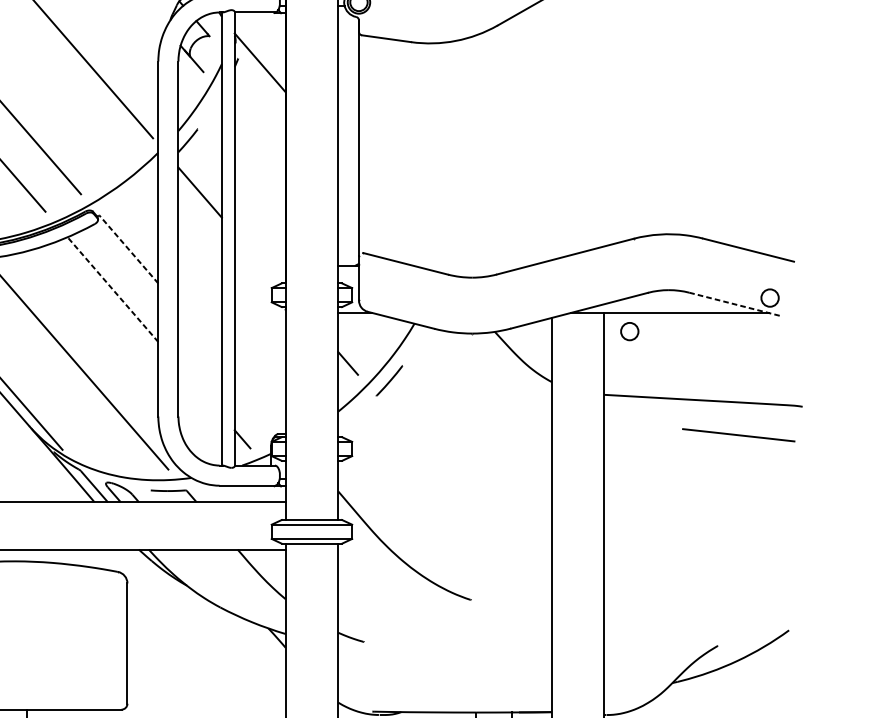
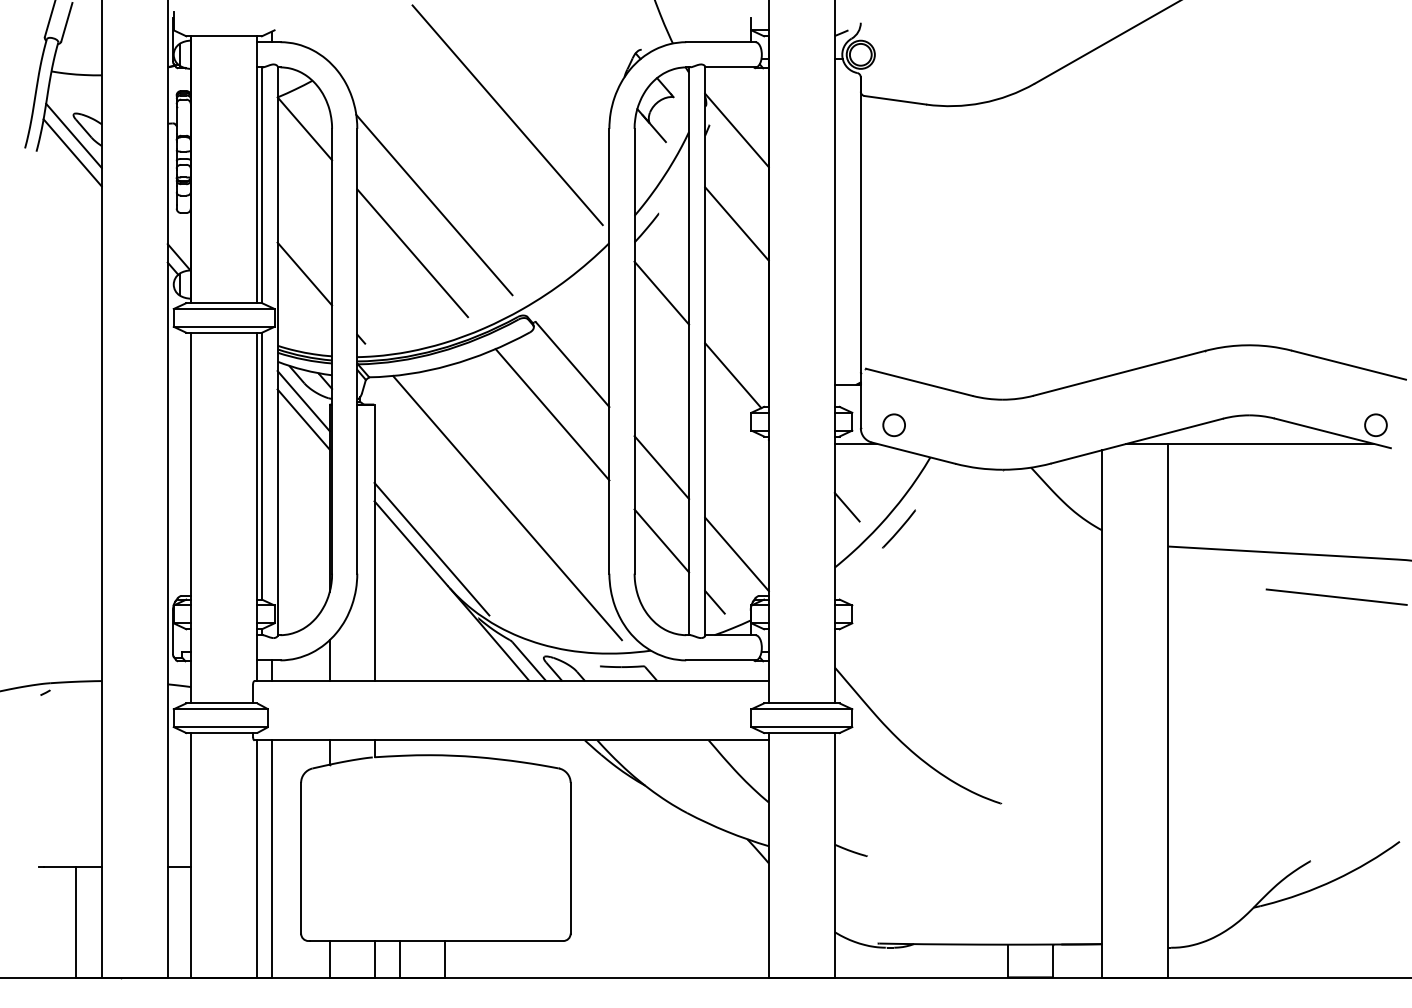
line: (259, 137) -> (736, 223), added
line: (128, 249) -> (572, 364), dashed -> solid
line: (257, 258) -> (733, 375), added
line: (112, 289) -> (552, 414), dashed -> solid
line: (735, 304) -> (1332, 433), dashed -> solid
line: (199, 331) -> (661, 467), added
circle: (629, 331) -> (893, 425), moved
line: (199, 390) -> (661, 540), added
line: (259, 401) -> (736, 554), added

